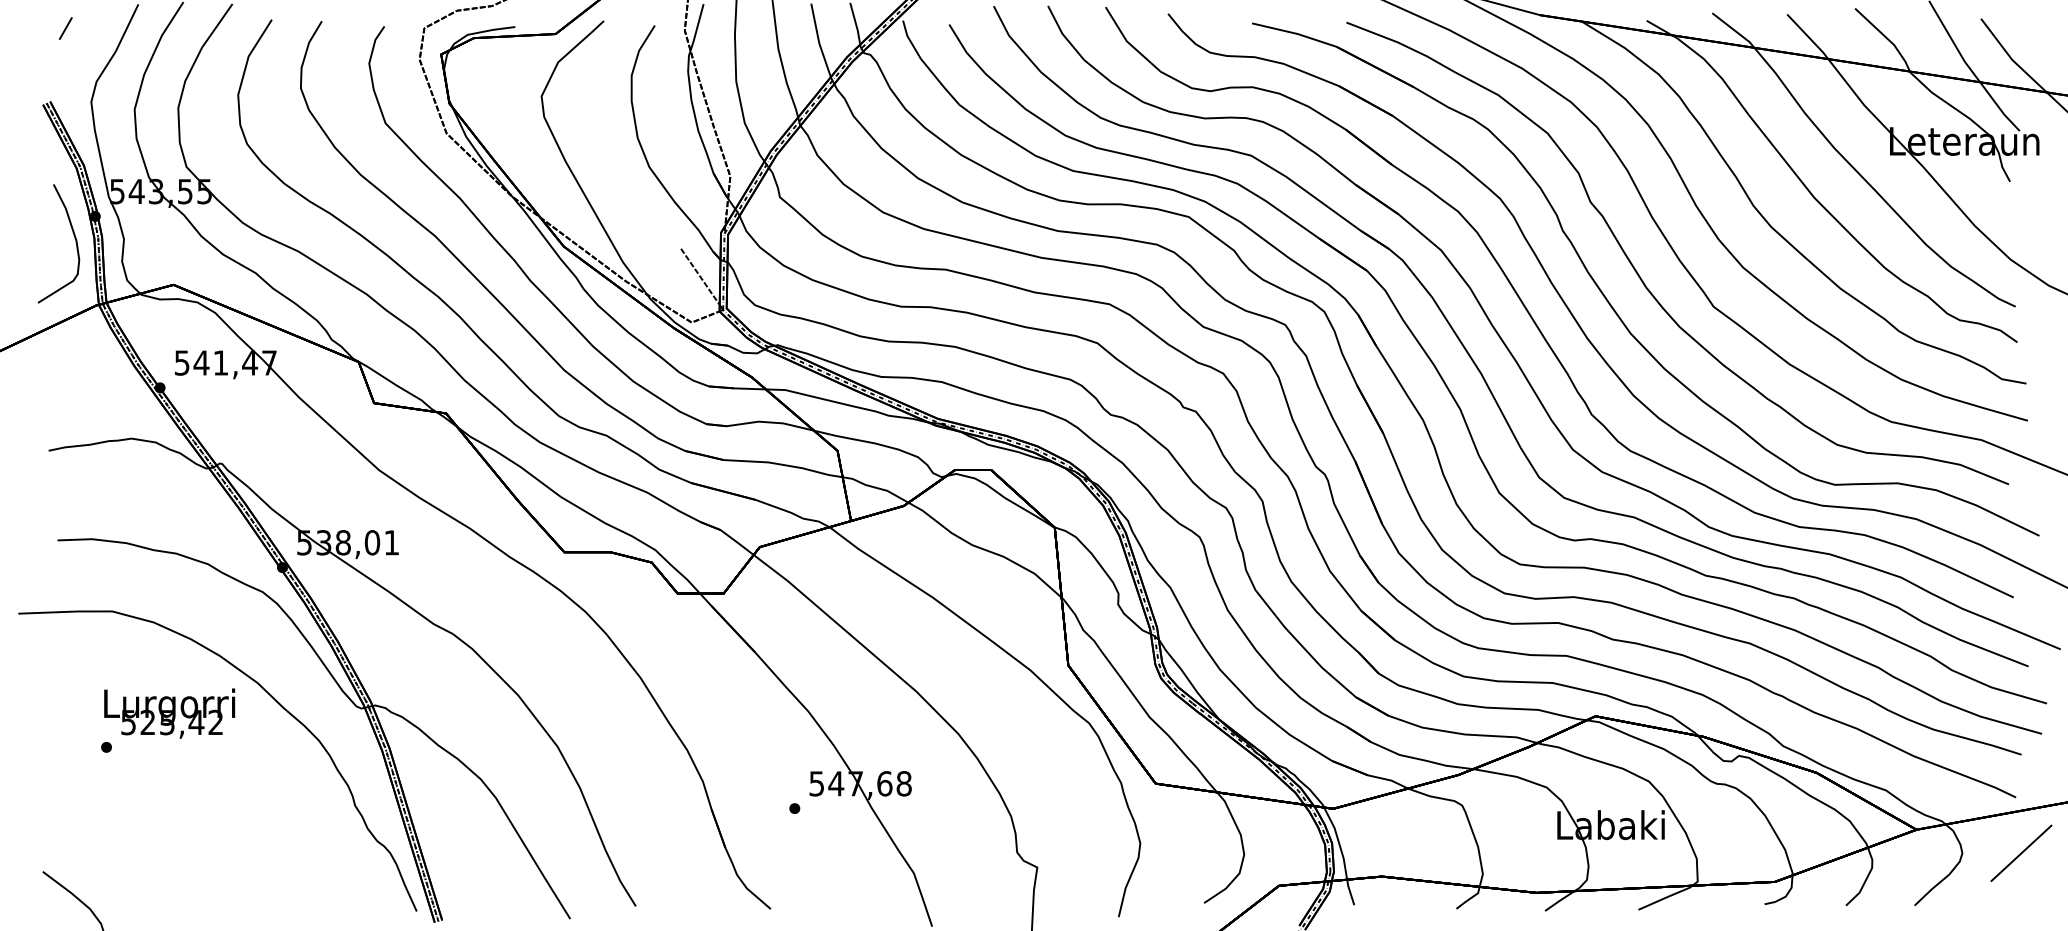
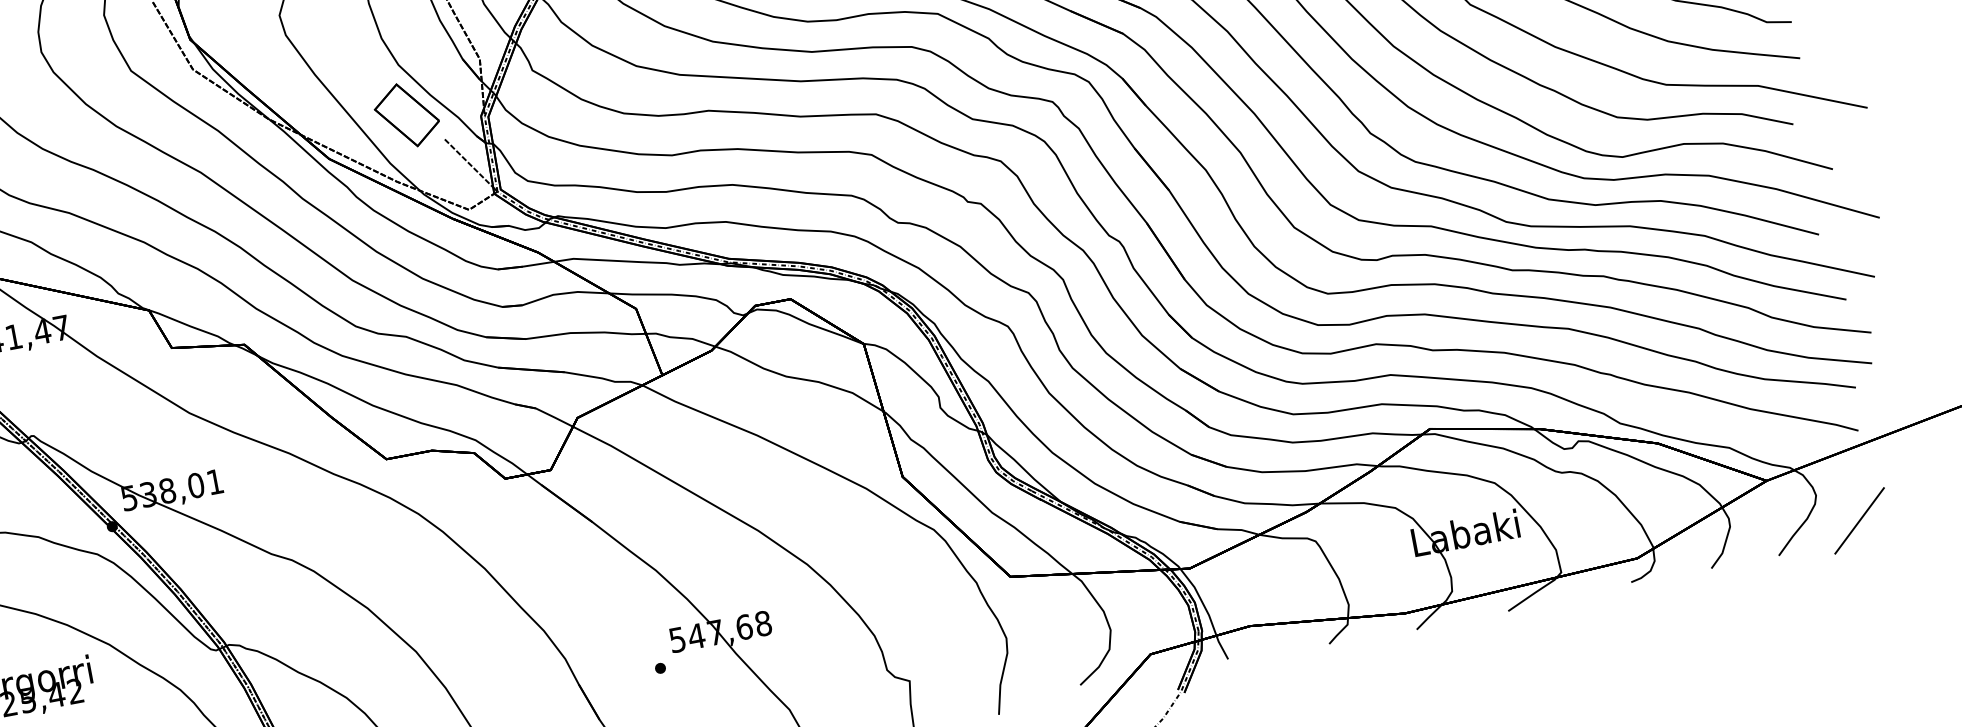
part: (647, 217) -> (406, 114), added
line: (2021, 853) -> (1859, 521), moved

